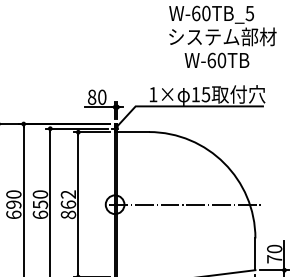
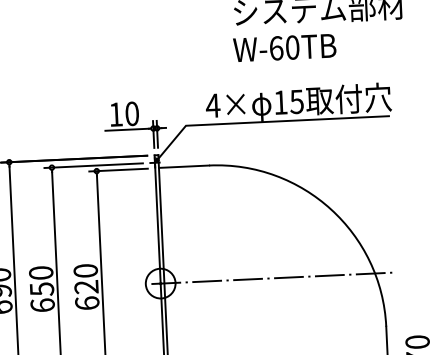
text: (216, 60) -> (284, 48), moved
text: (152, 94) -> (211, 105), 1× -> 4×
text: (92, 96) -> (116, 113), 80 -> 10
text: (68, 204) -> (86, 286), 862 -> 620

